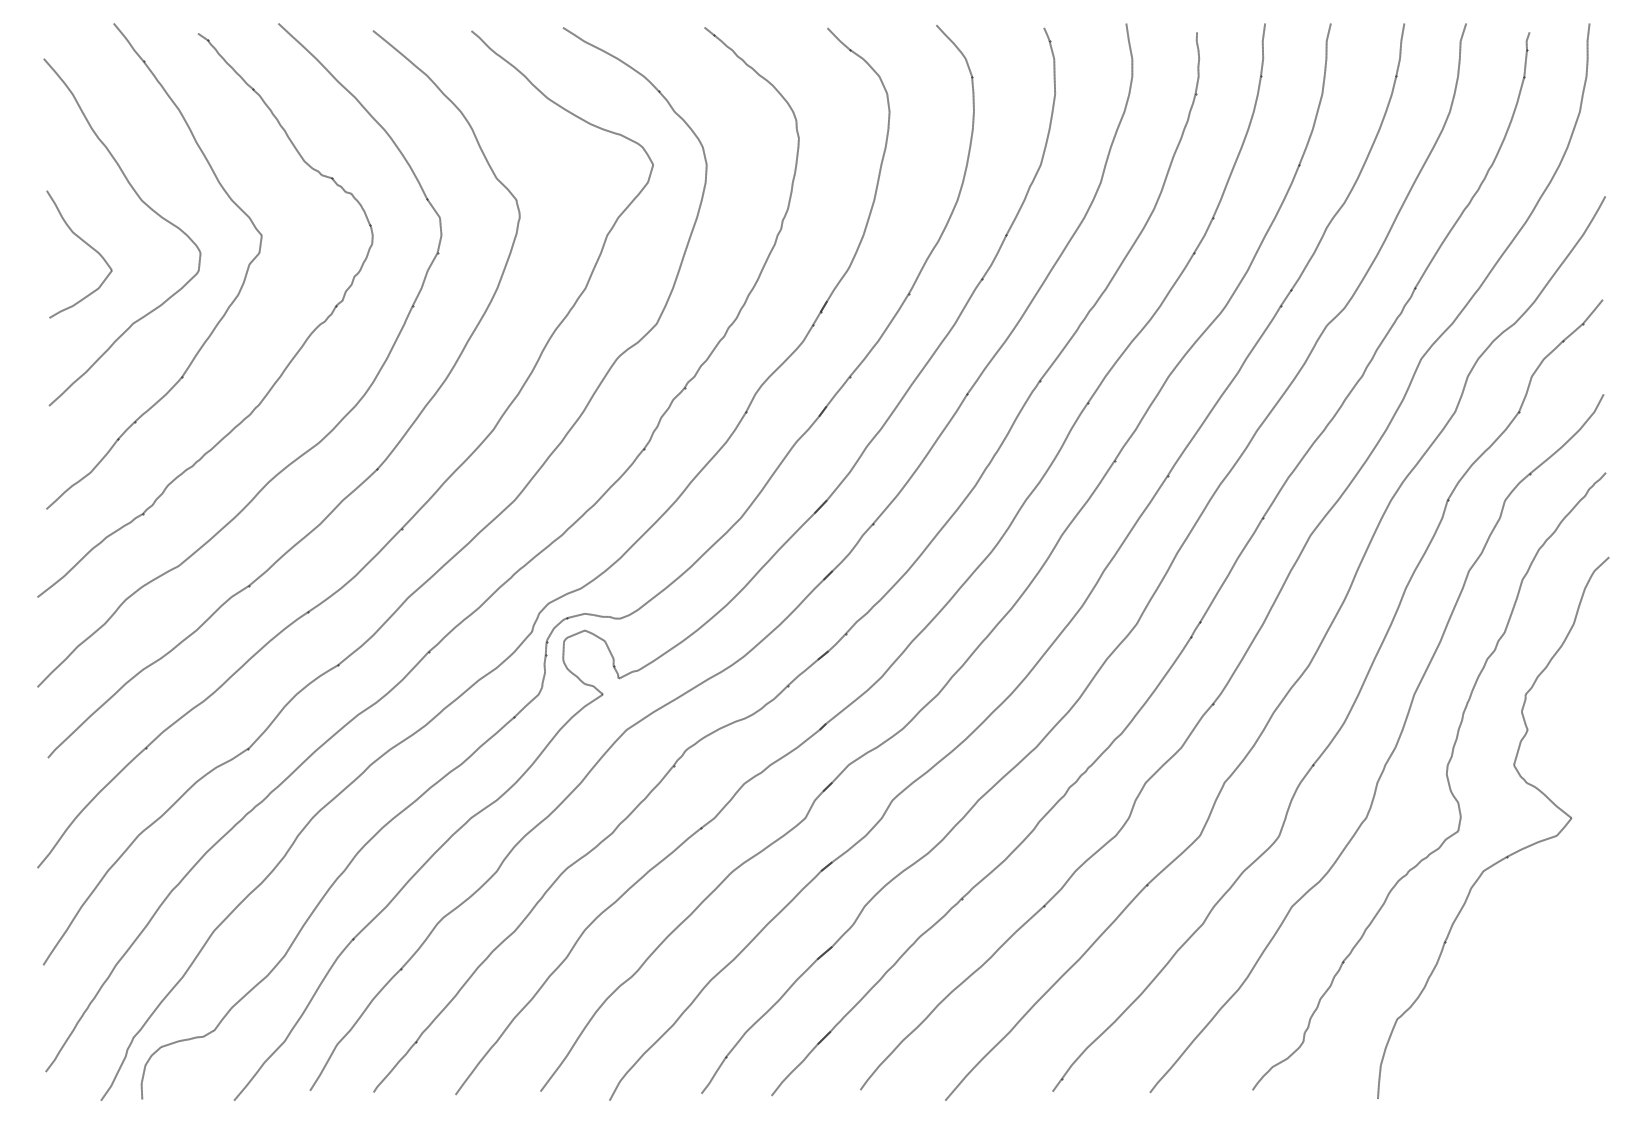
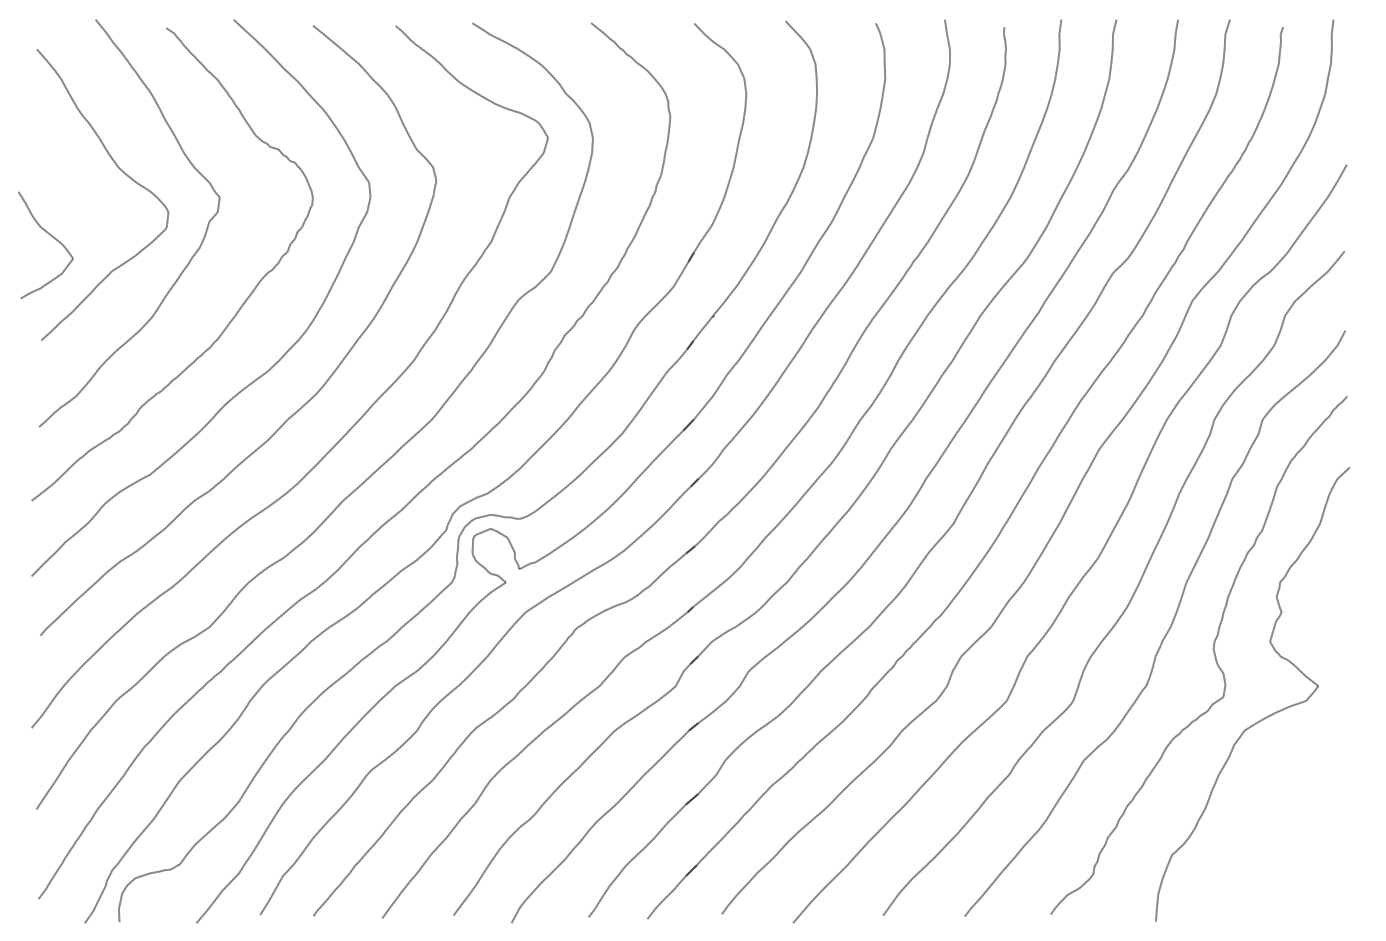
curve: (87, 245) -> (52, 237), moved

